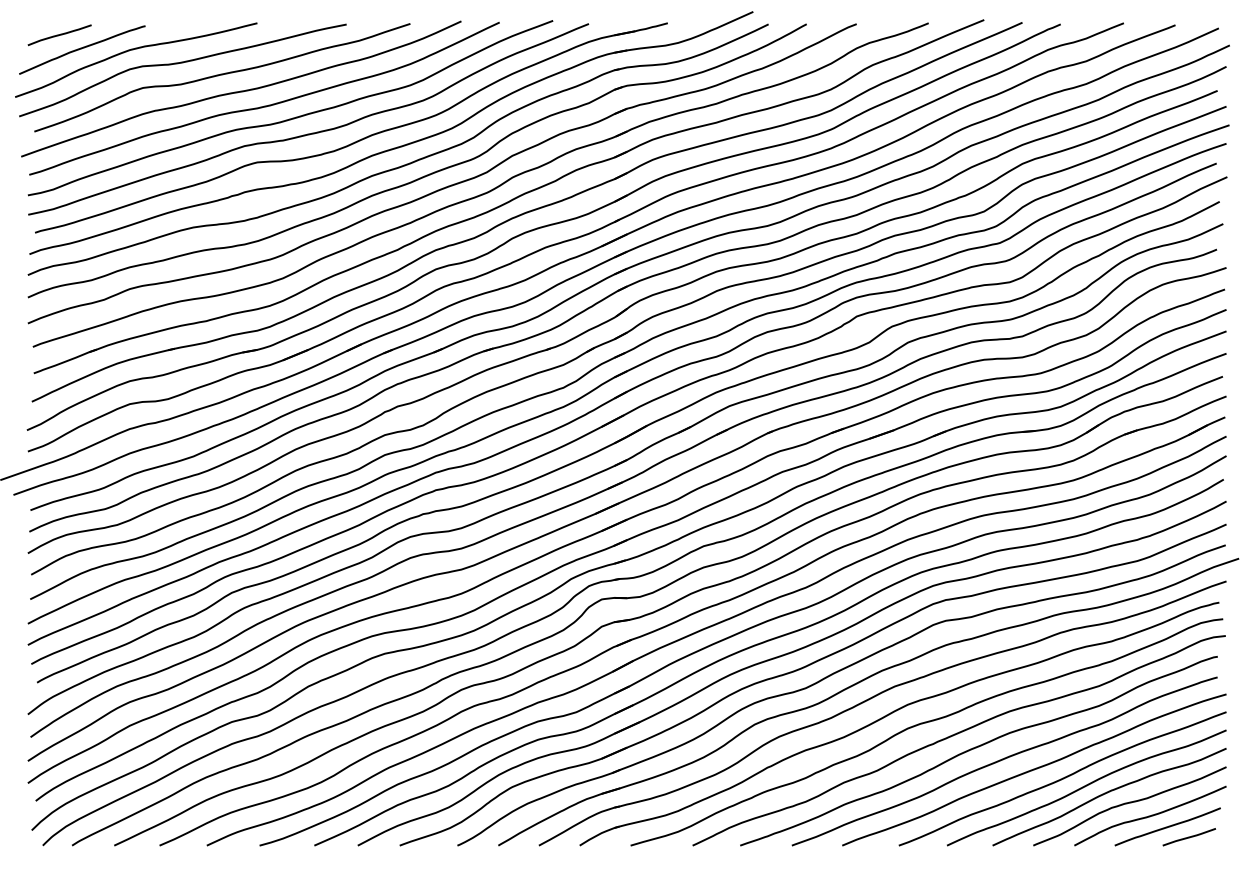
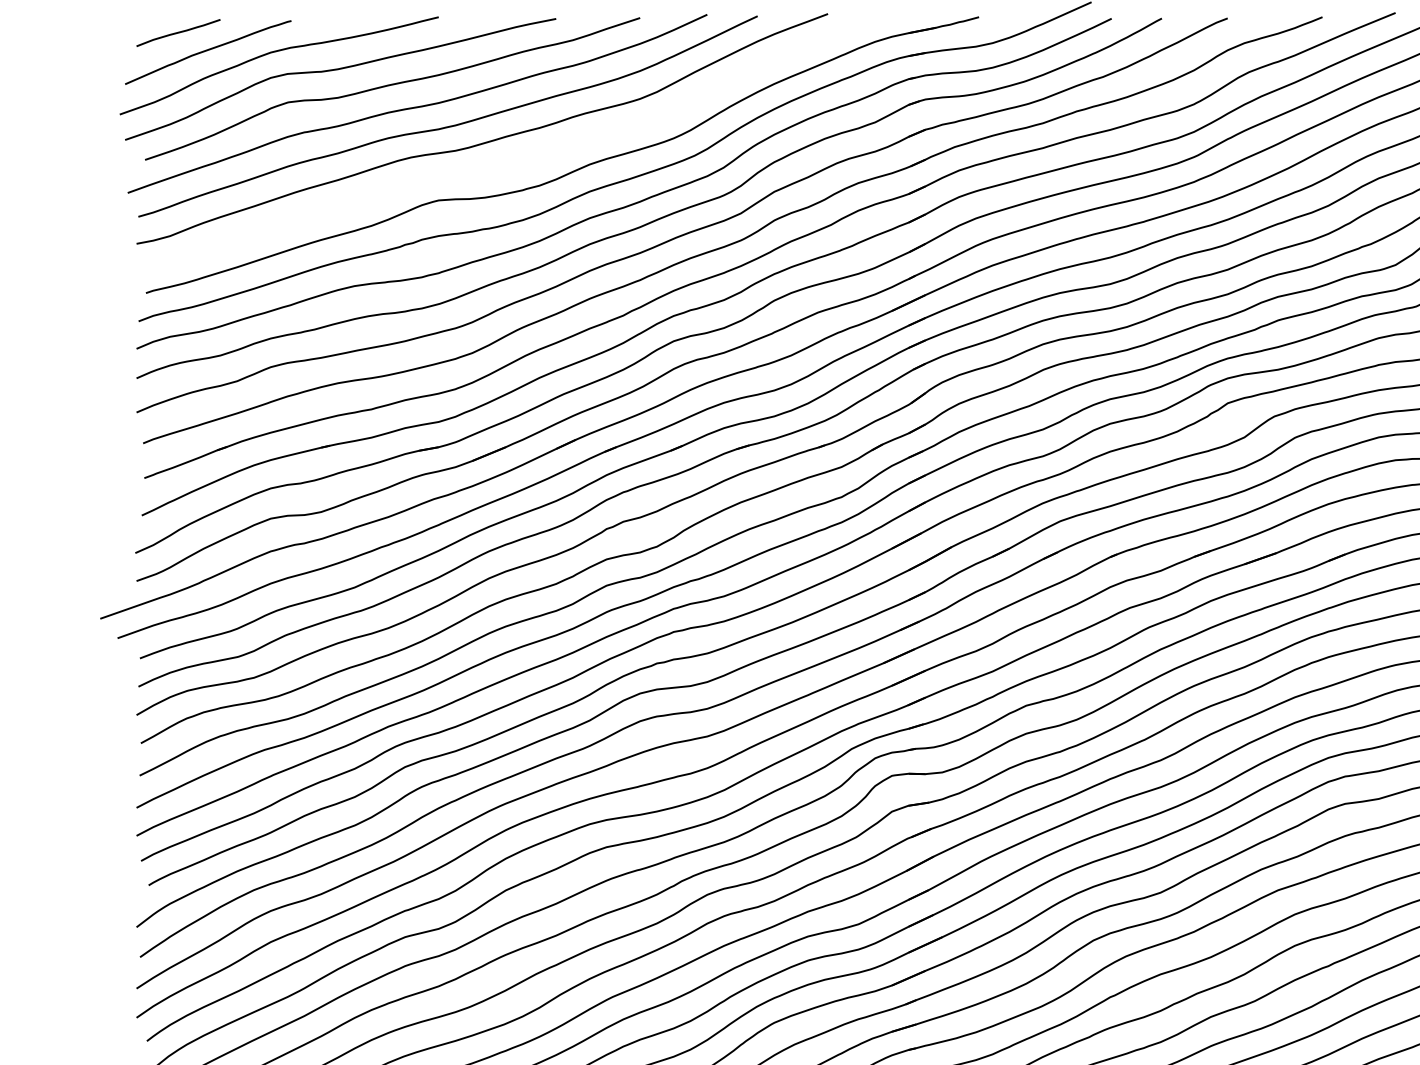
curve: (312, 132) -> (511, 161), removed

